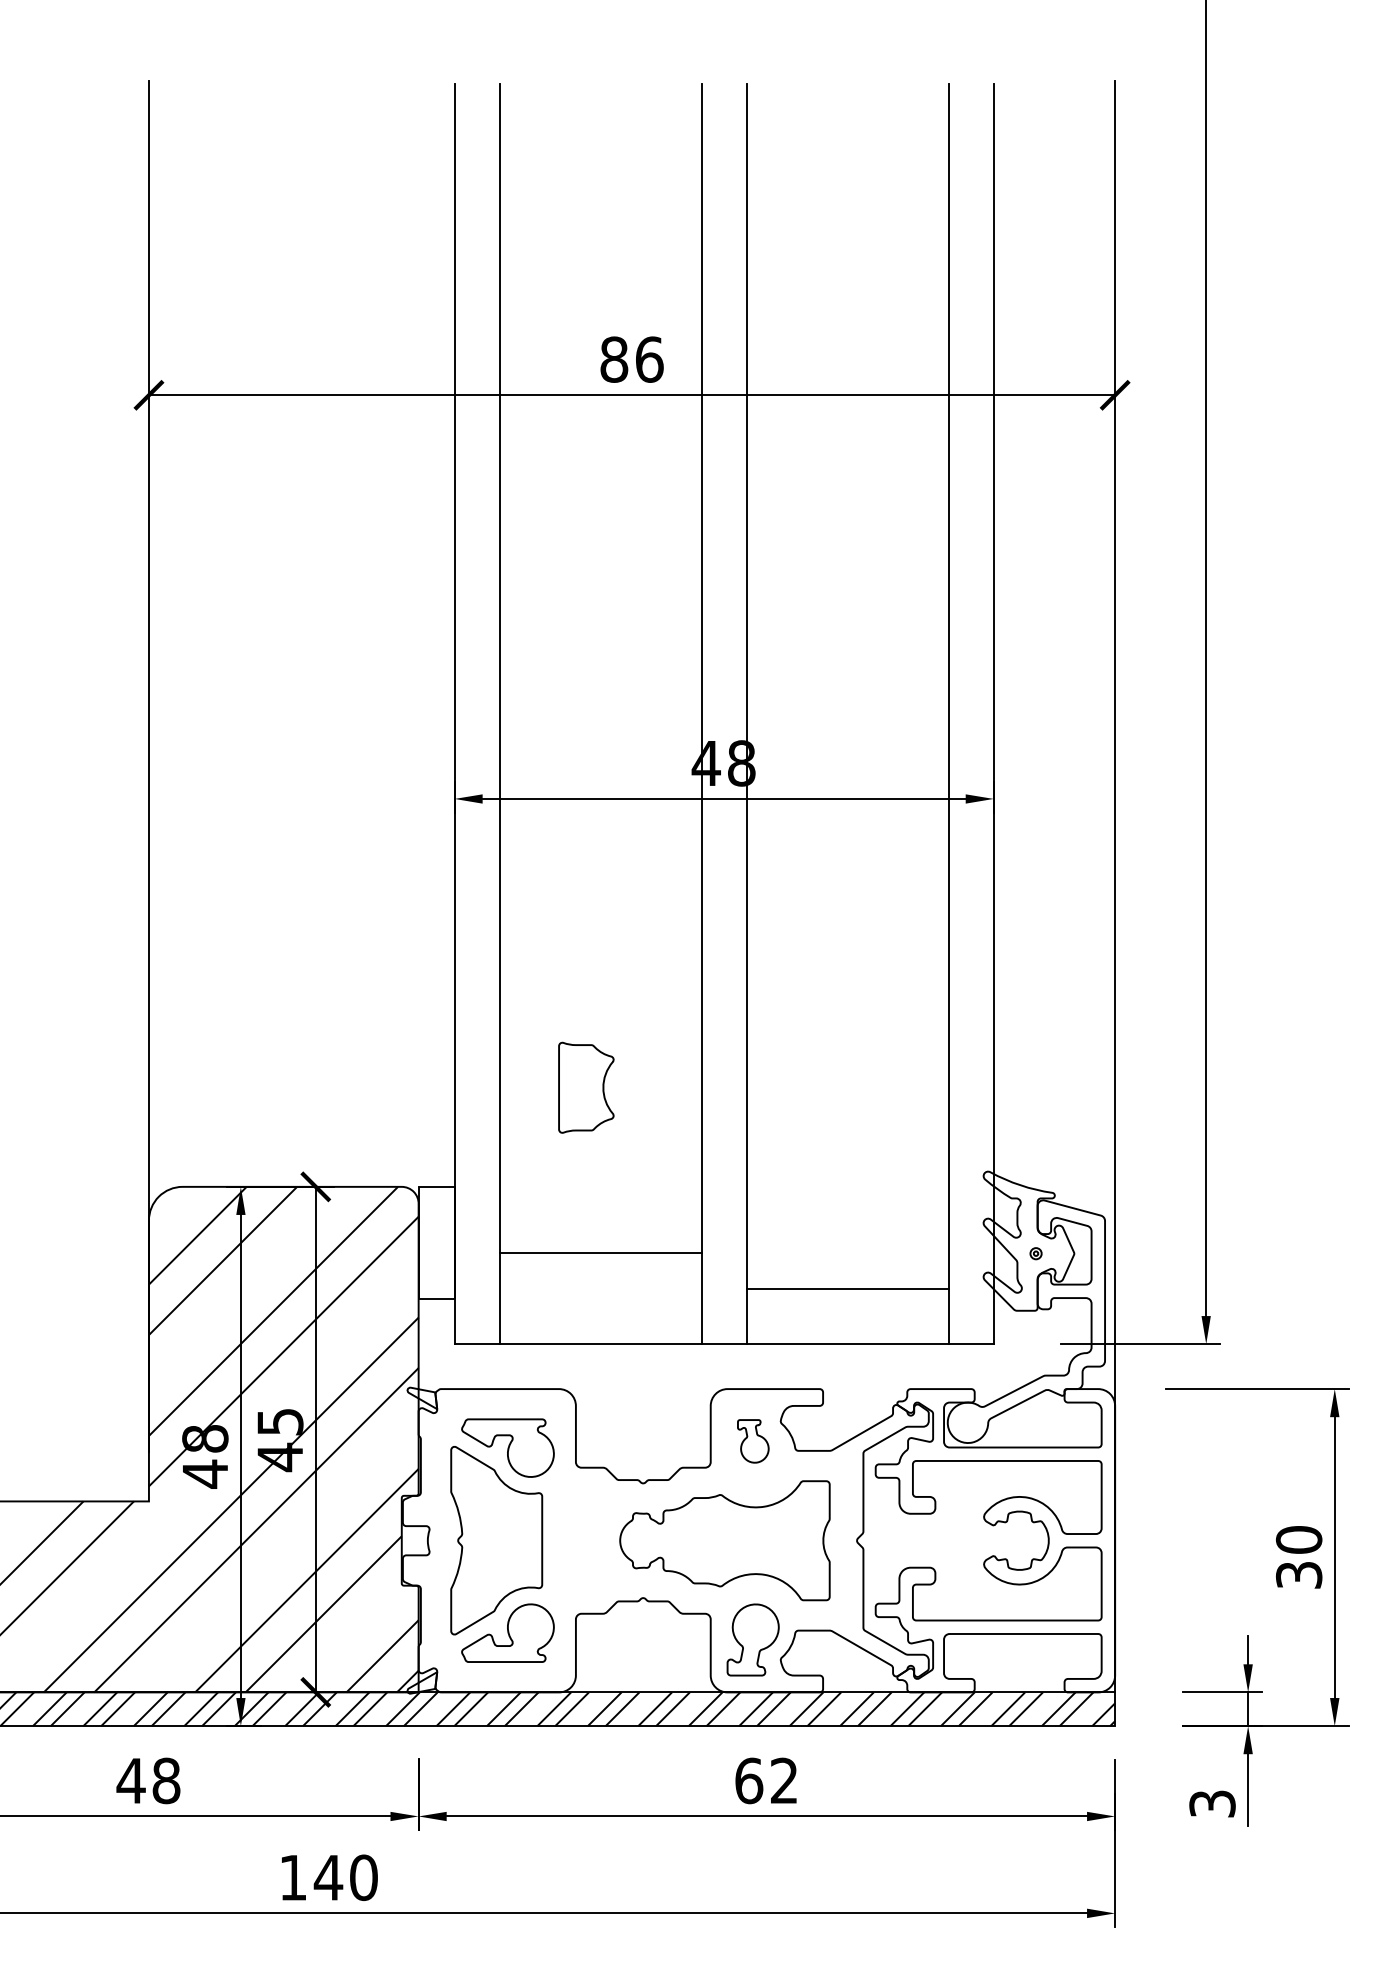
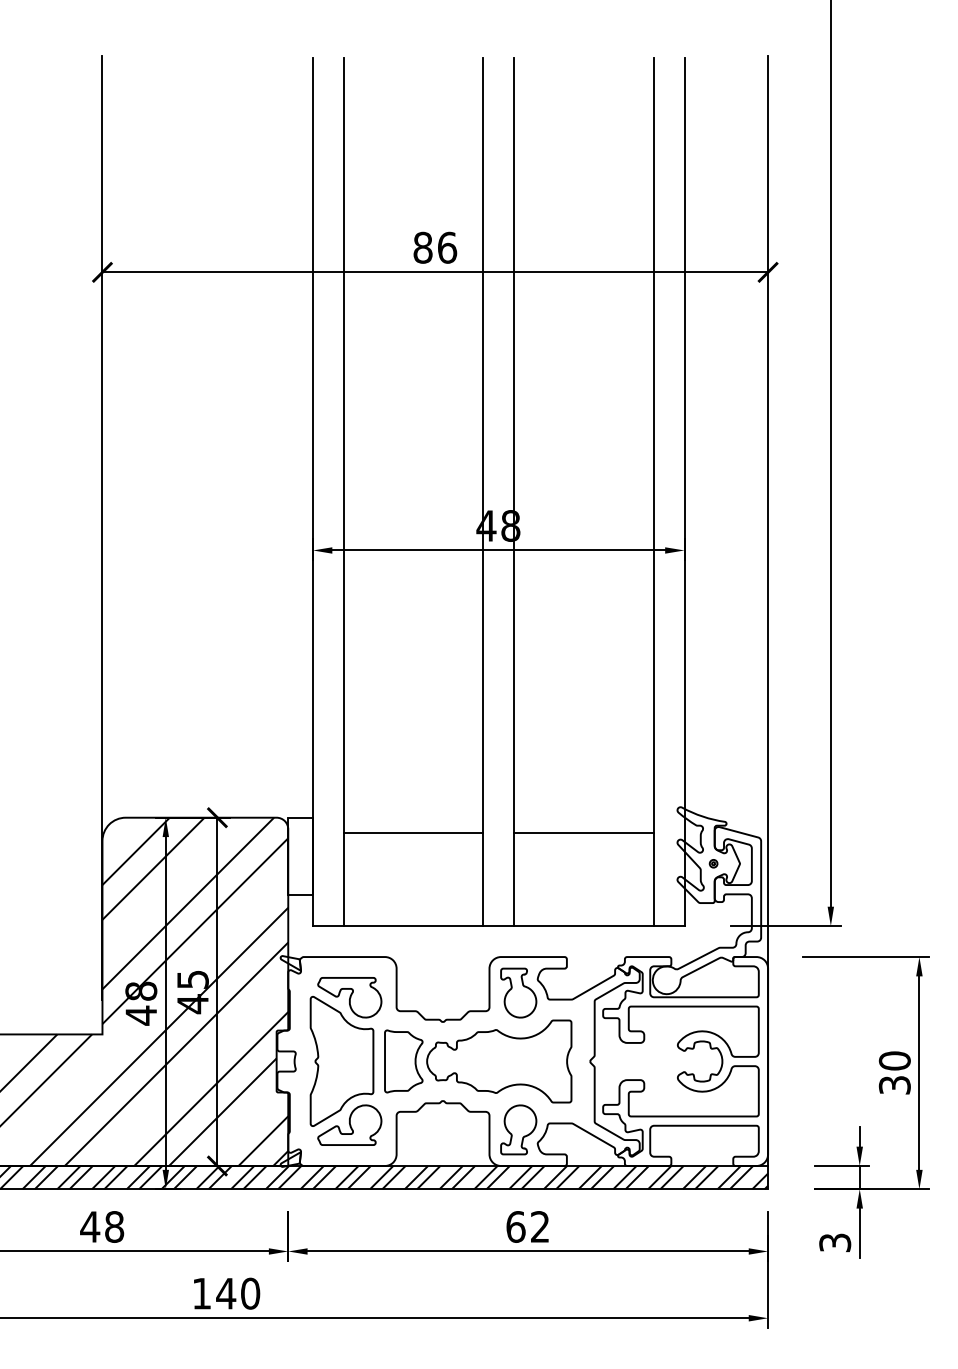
curve: (601, 1087) -> (414, 1061), moved
line: (600, 1253) -> (413, 833), moved
line: (847, 1289) -> (583, 833), moved
part: (752, 1440) -> (518, 992), size x1.67

